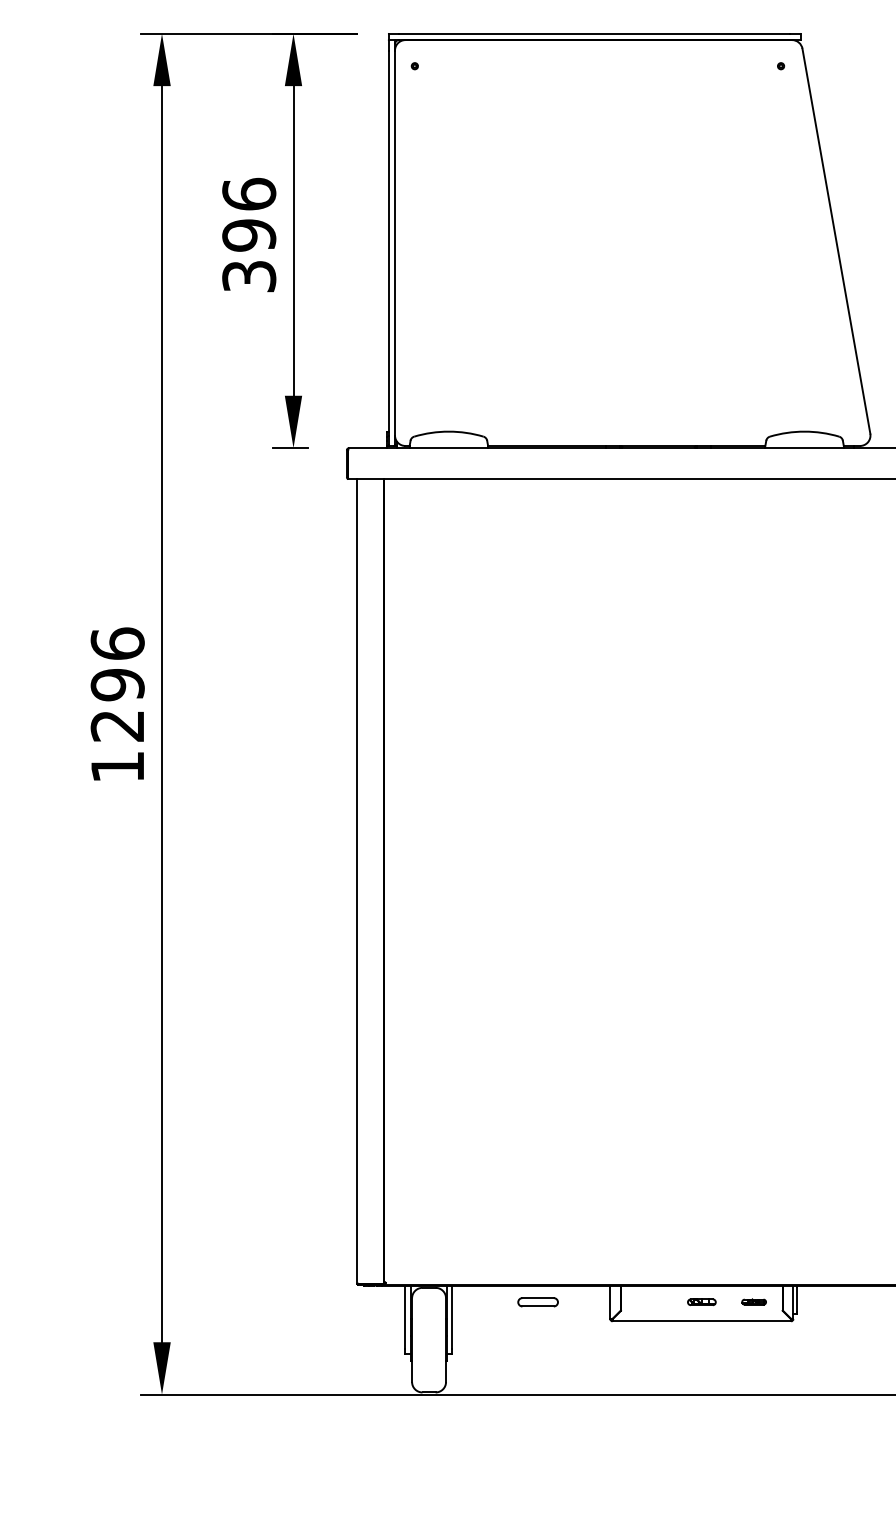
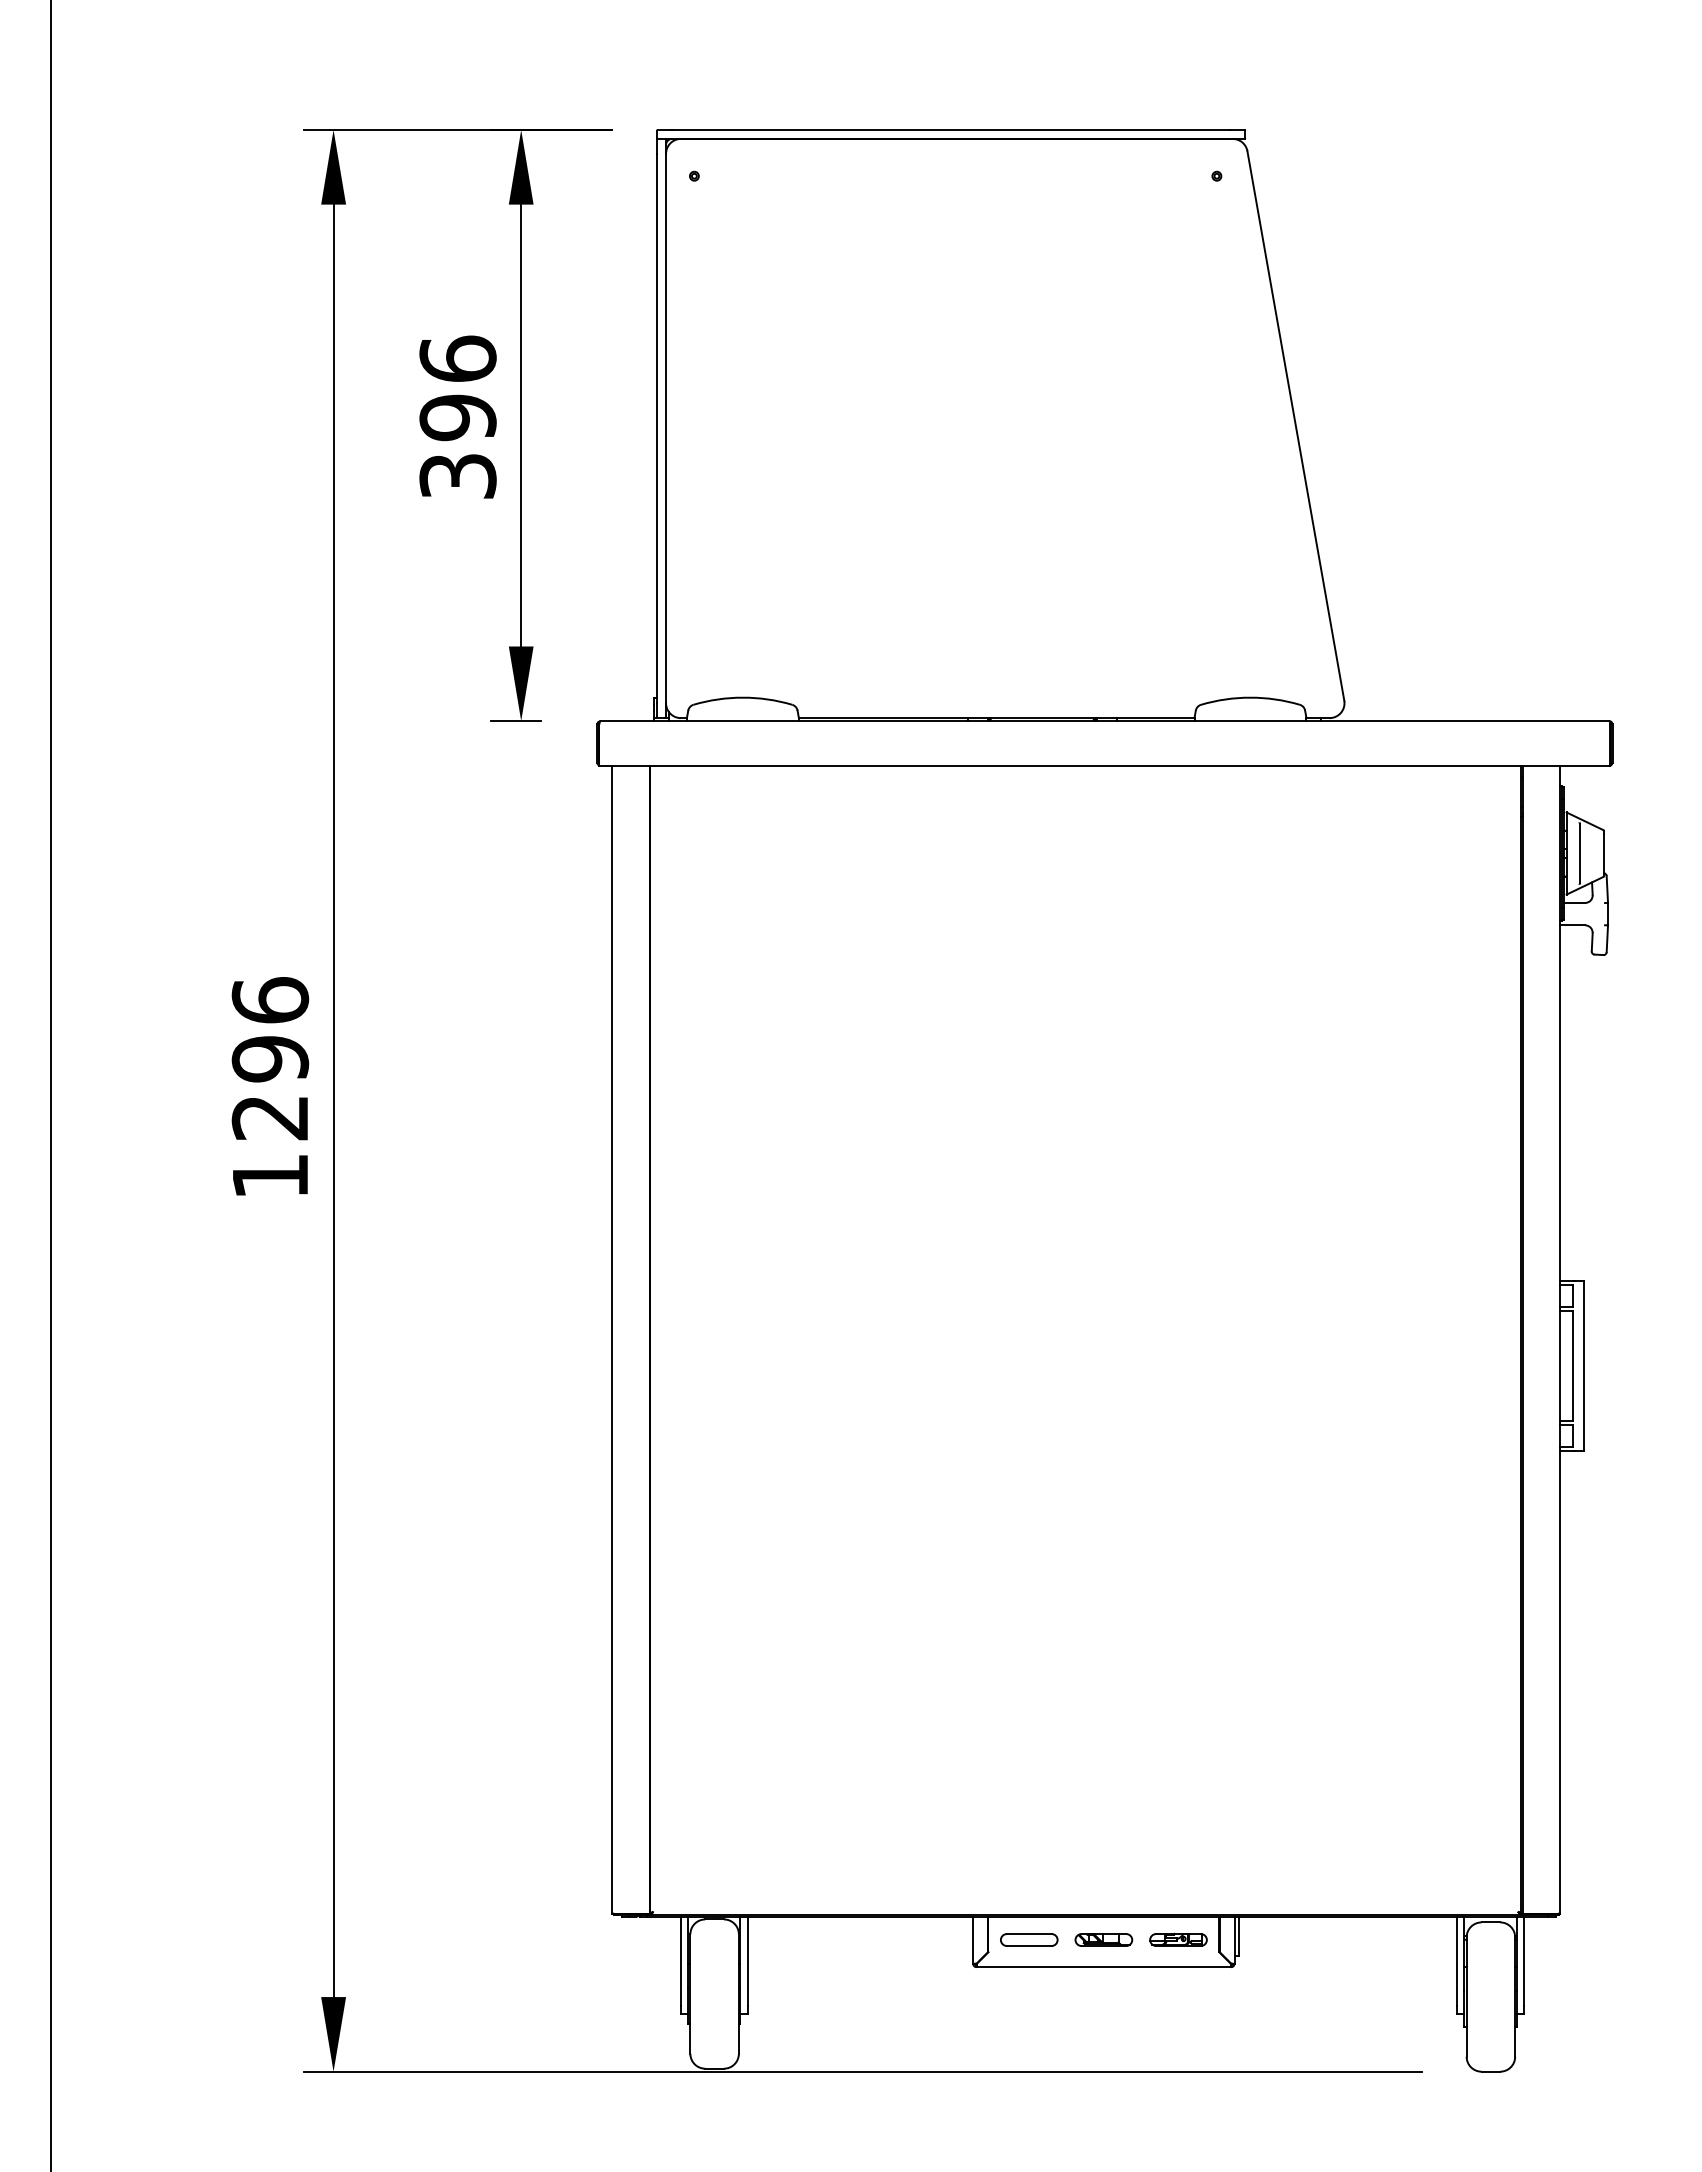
part: (538, 1301) -> (1029, 1939), moved
part: (701, 1301) -> (1103, 1939), size x1.43
part: (754, 1301) -> (1178, 1939), size x1.67

